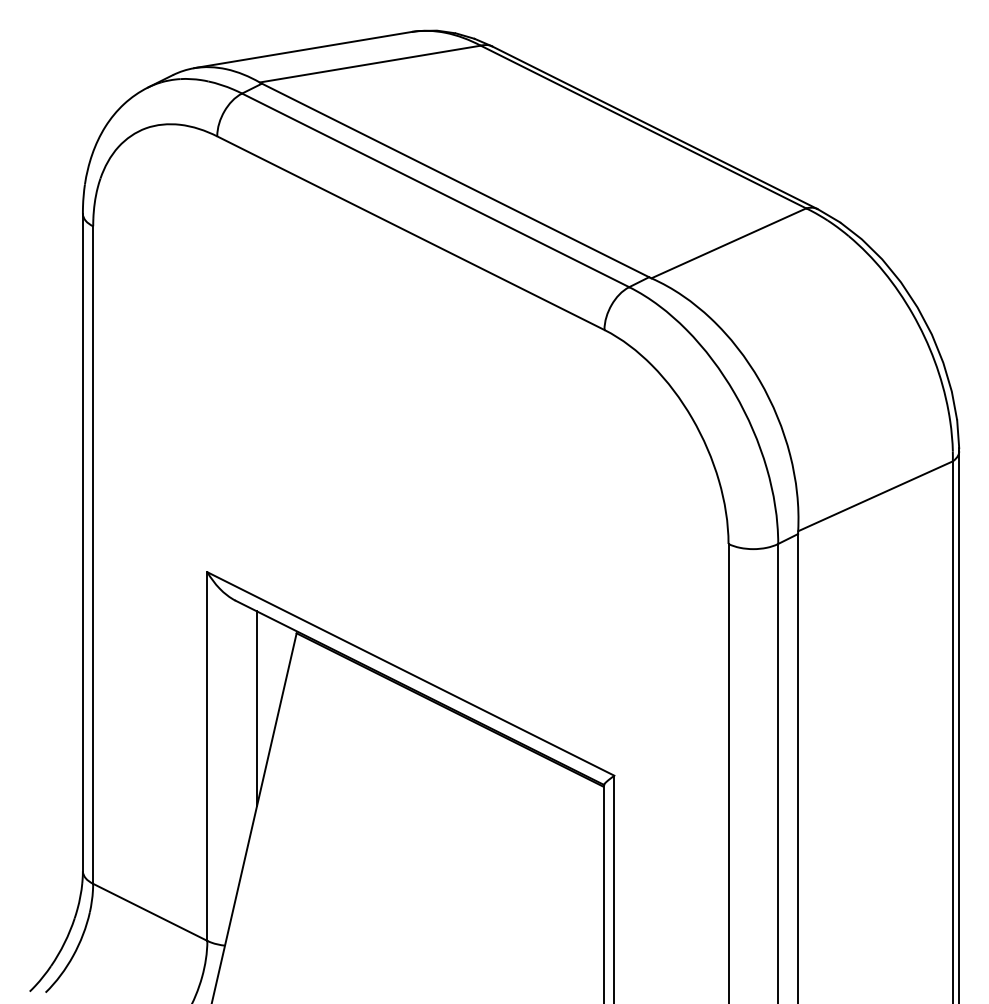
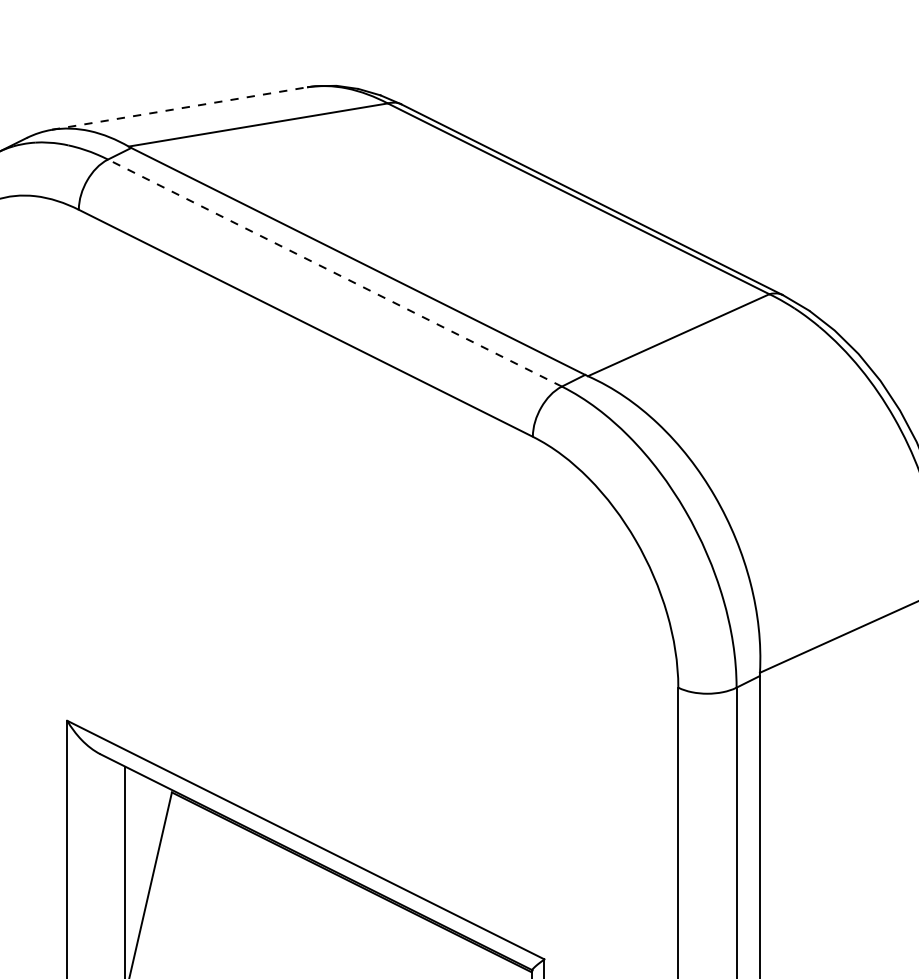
line: (303, 49) -> (179, 107), solid -> dashed
line: (435, 190) -> (334, 273), solid -> dashed

